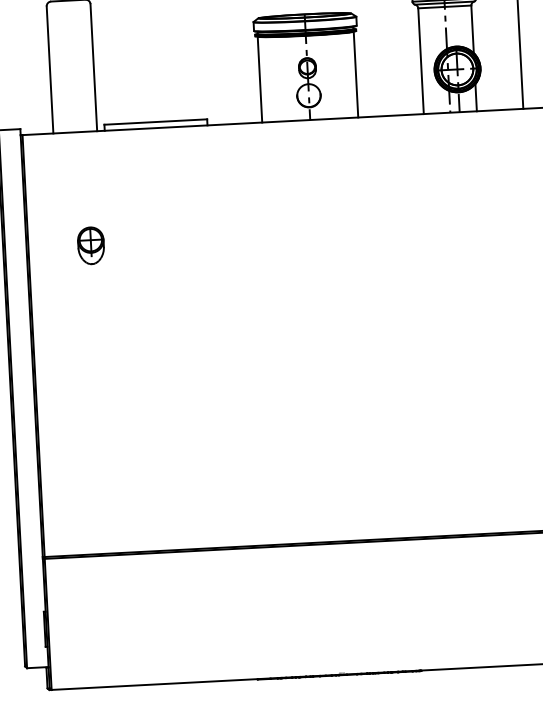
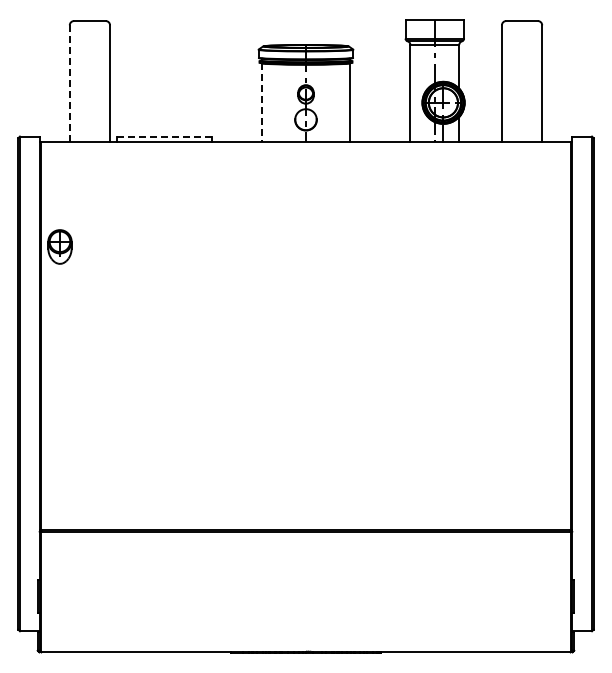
line: (49, 70) -> (69, 84), solid -> dashed
line: (259, 80) -> (261, 103), solid -> dashed
line: (156, 121) -> (164, 136), solid -> dashed
part: (90, 245) -> (59, 246), moved

